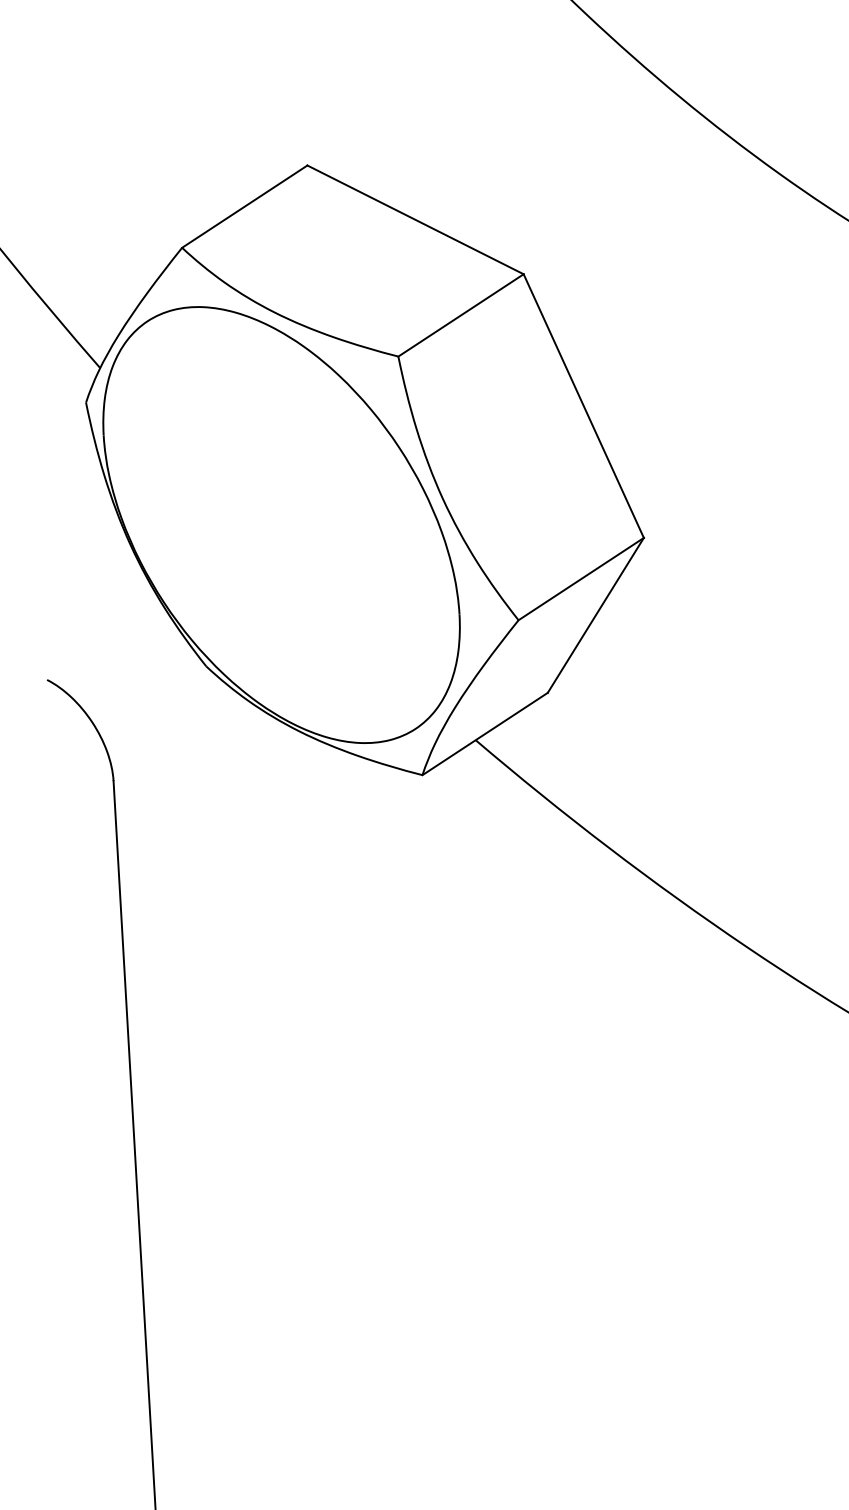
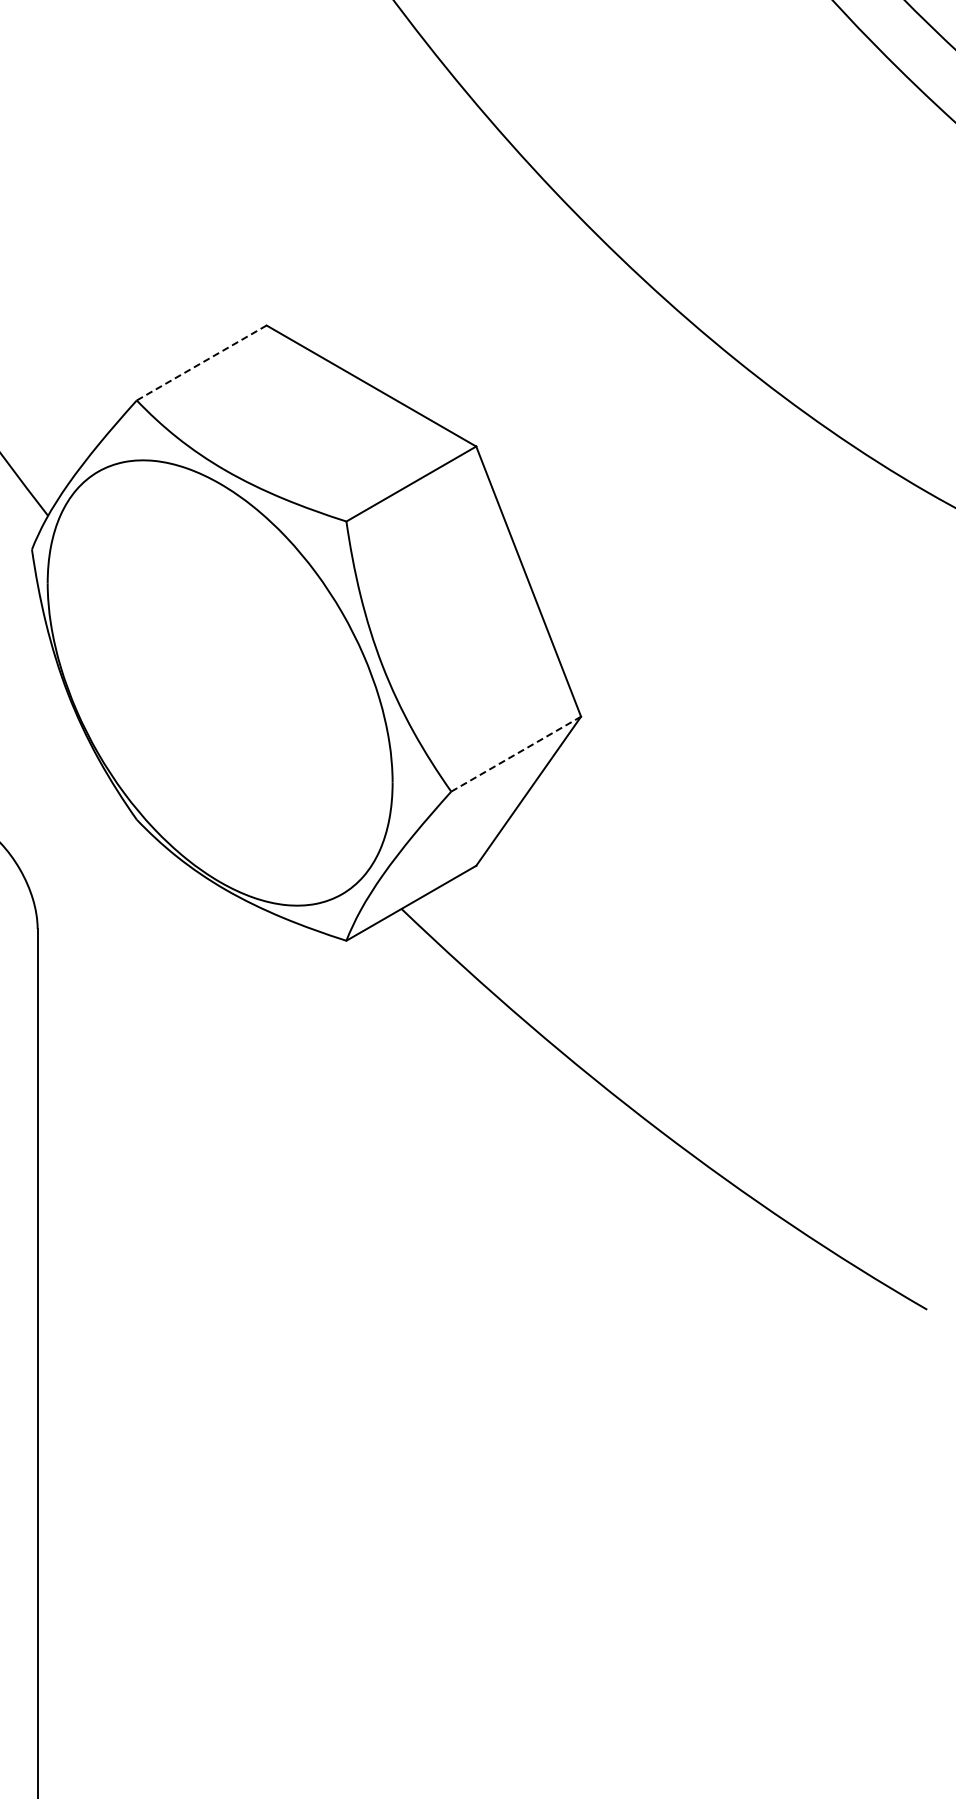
line: (244, 207) -> (201, 363), solid -> dashed
line: (581, 579) -> (516, 754), solid -> dashed

